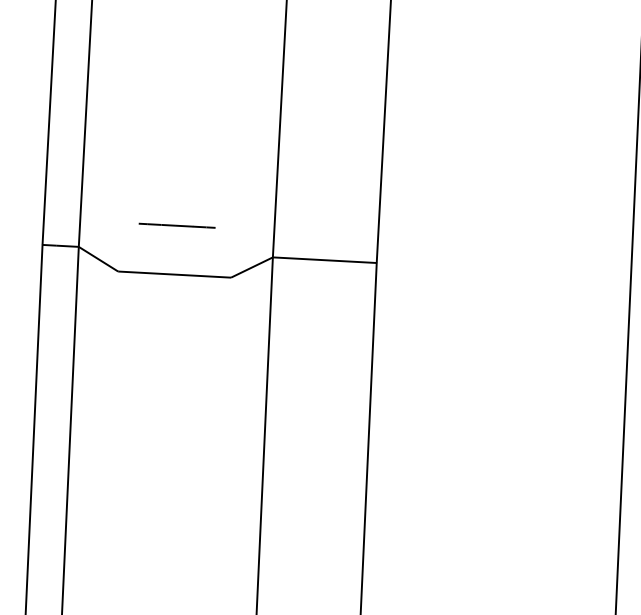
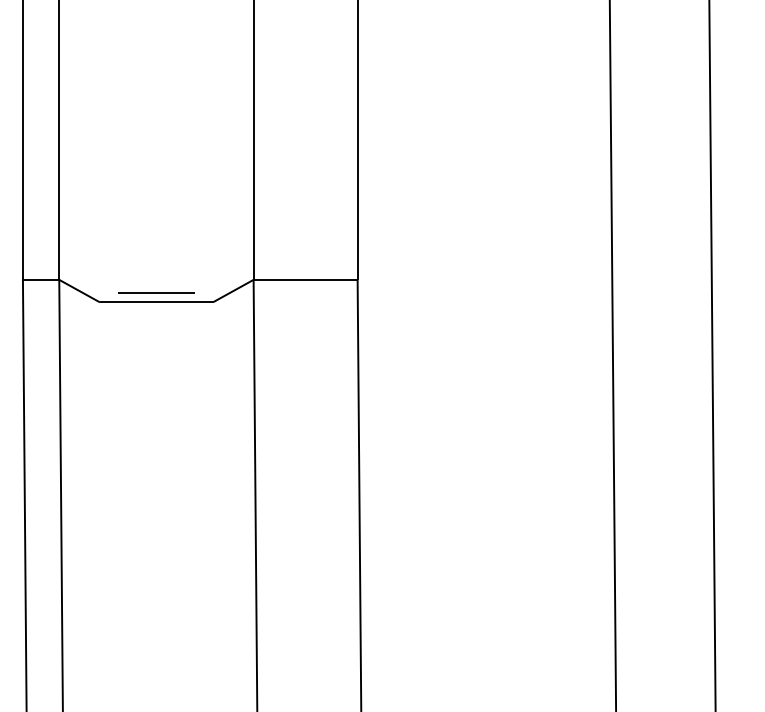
line: (177, 224) -> (156, 292), moved

